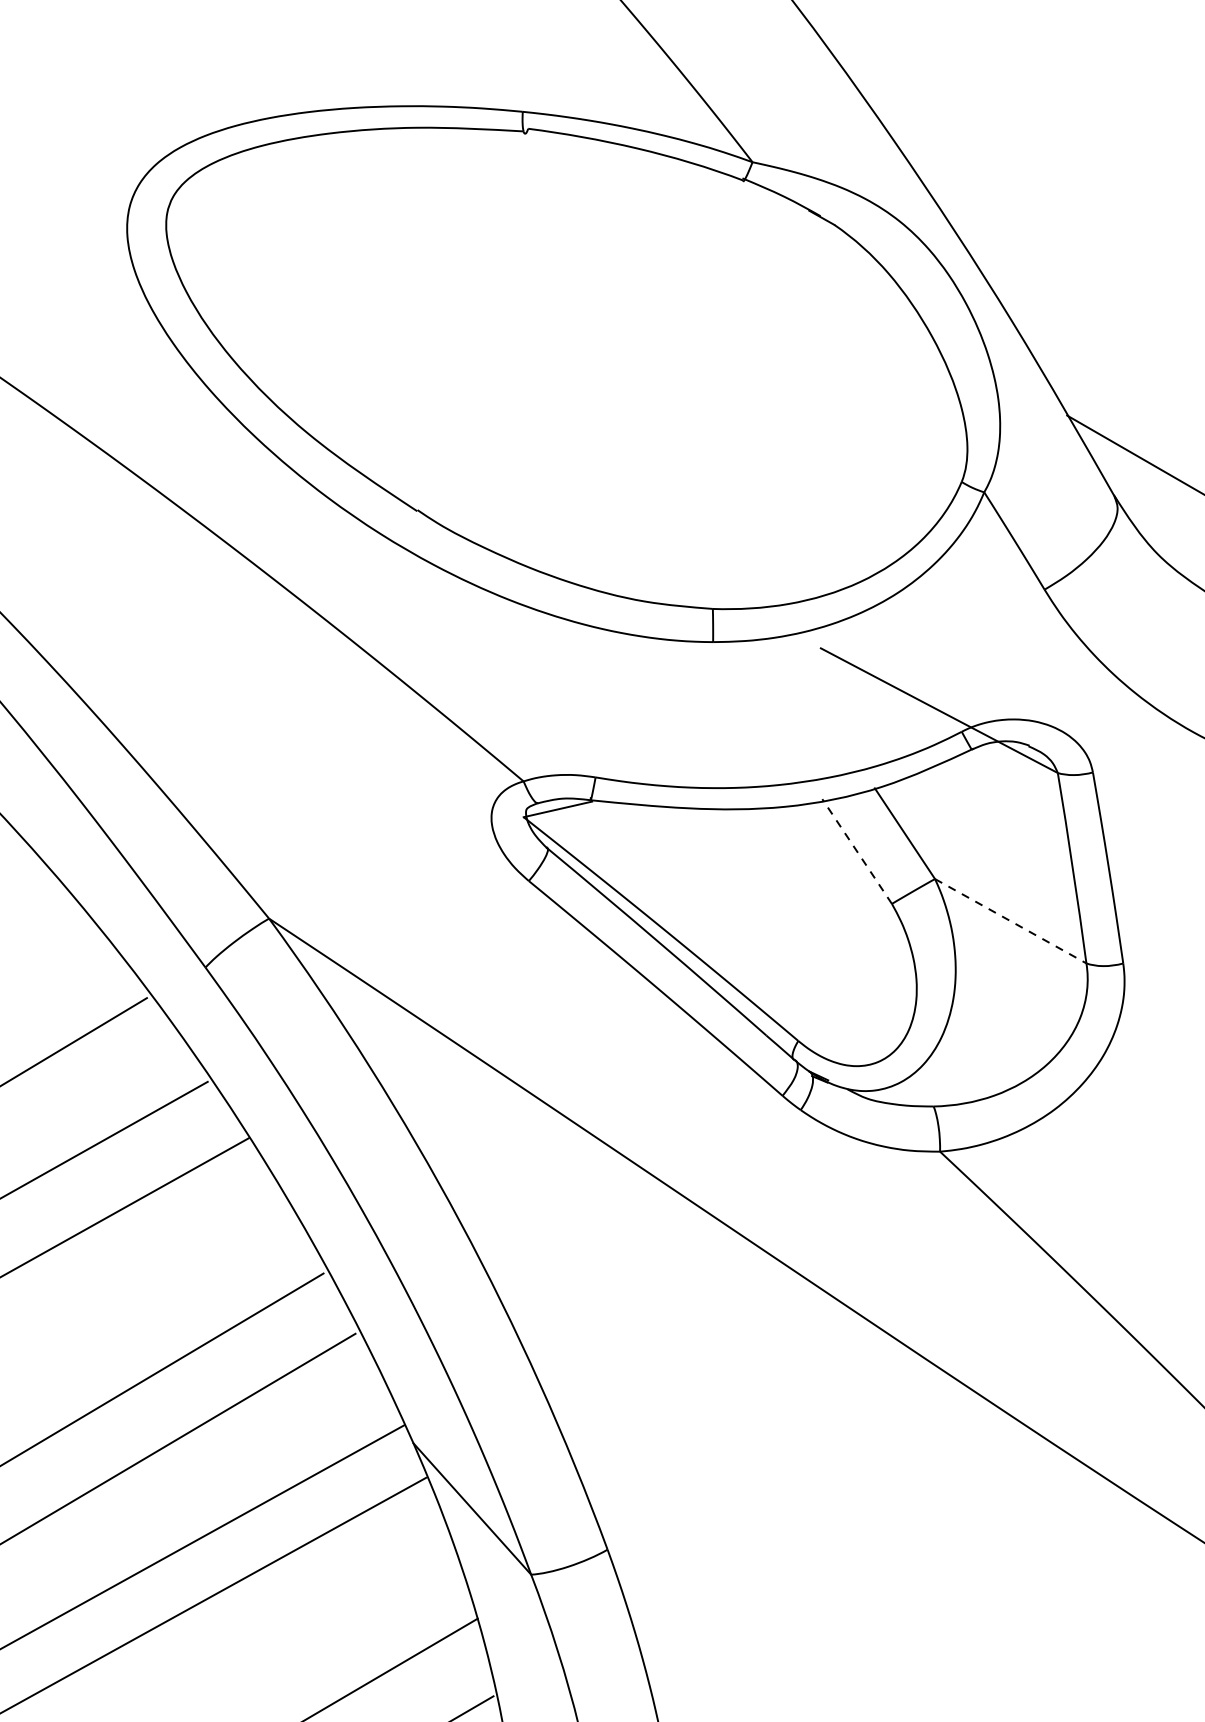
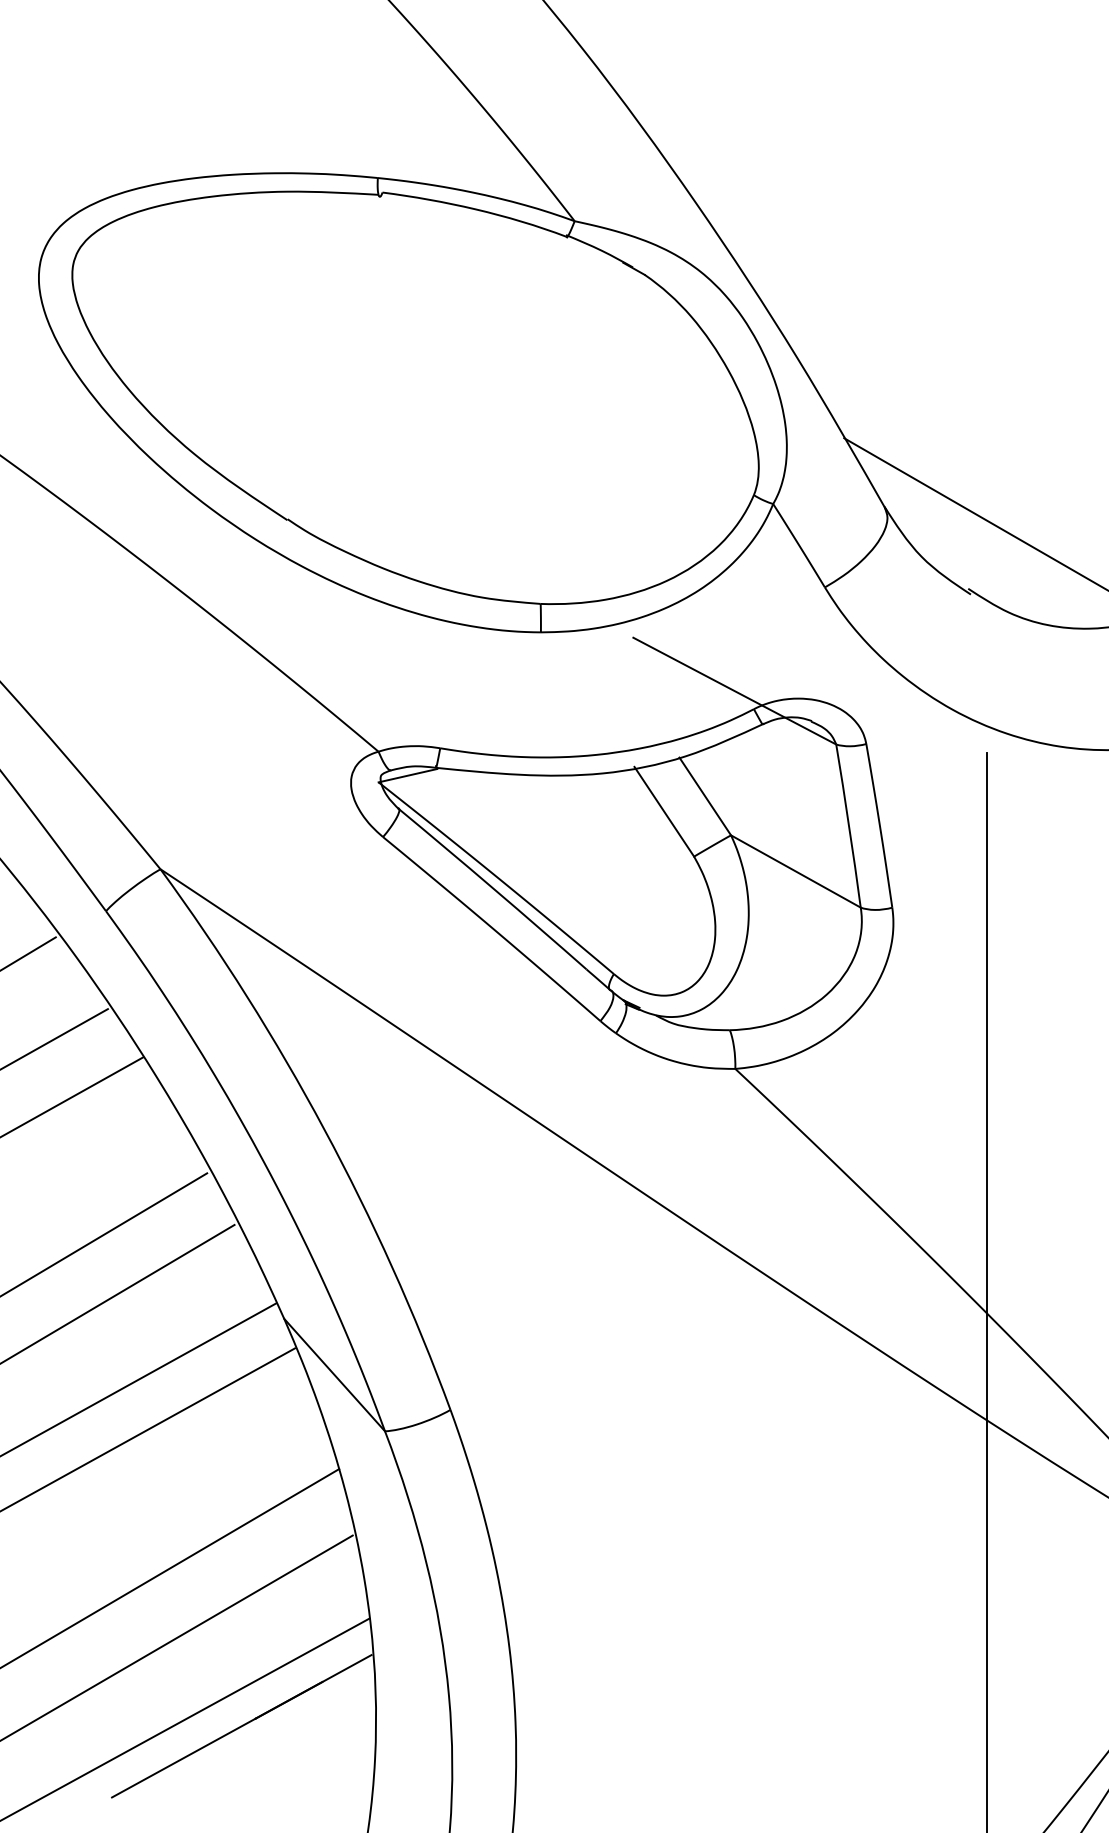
line: (857, 851) -> (664, 811), dashed -> solid
line: (1011, 921) -> (796, 871), dashed -> solid

